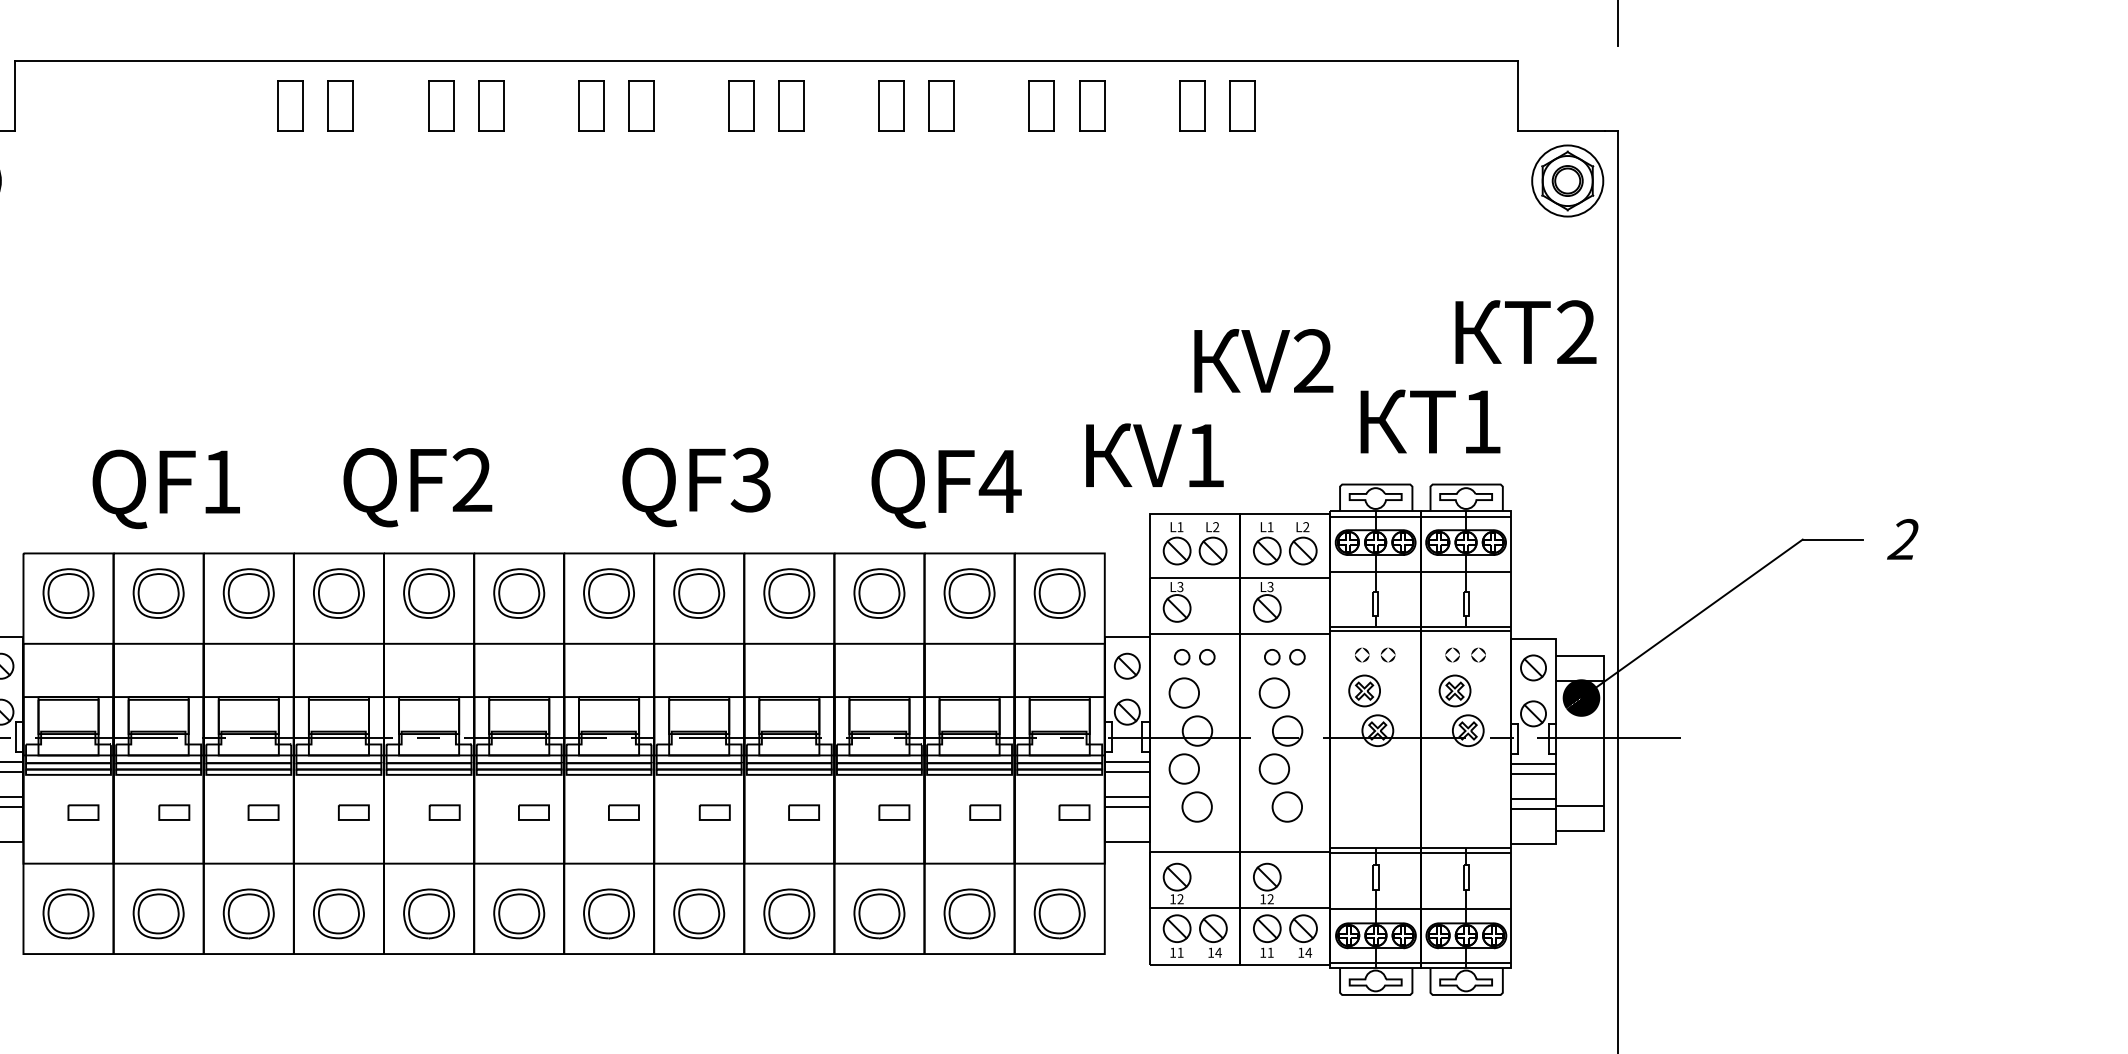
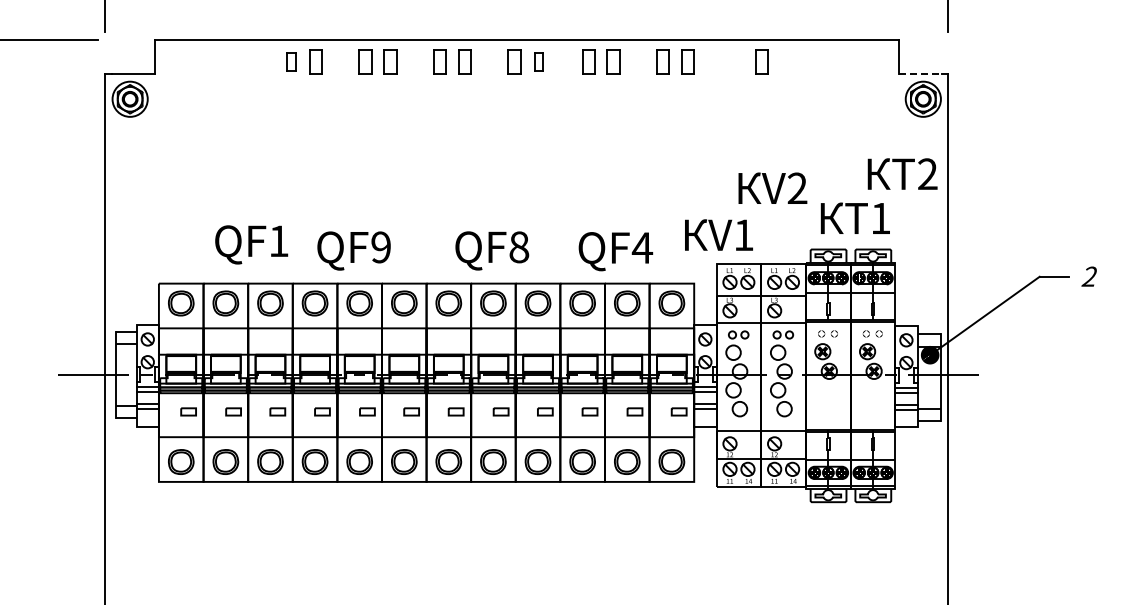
part: (289, 104) -> (290, 61), size x0.7
part: (790, 104) -> (538, 61), size x0.7
part: (1192, 104) -> (737, 61), removed
line: (1561, 130) -> (920, 74), solid -> dashed
text: (471, 480) -> (380, 247), QF2 -> QF9
text: (751, 480) -> (519, 247), QF3 -> QF8
text: (166, 488) -> (251, 244), moved

